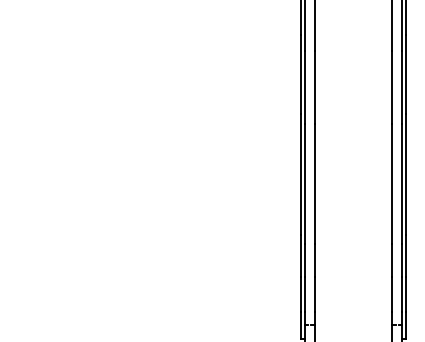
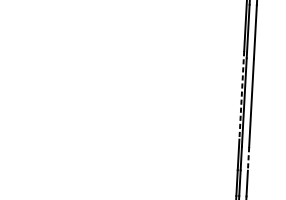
line: (300, 175) -> (241, 95), solid -> dashed
line: (314, 260) -> (248, 158), solid -> dashed

